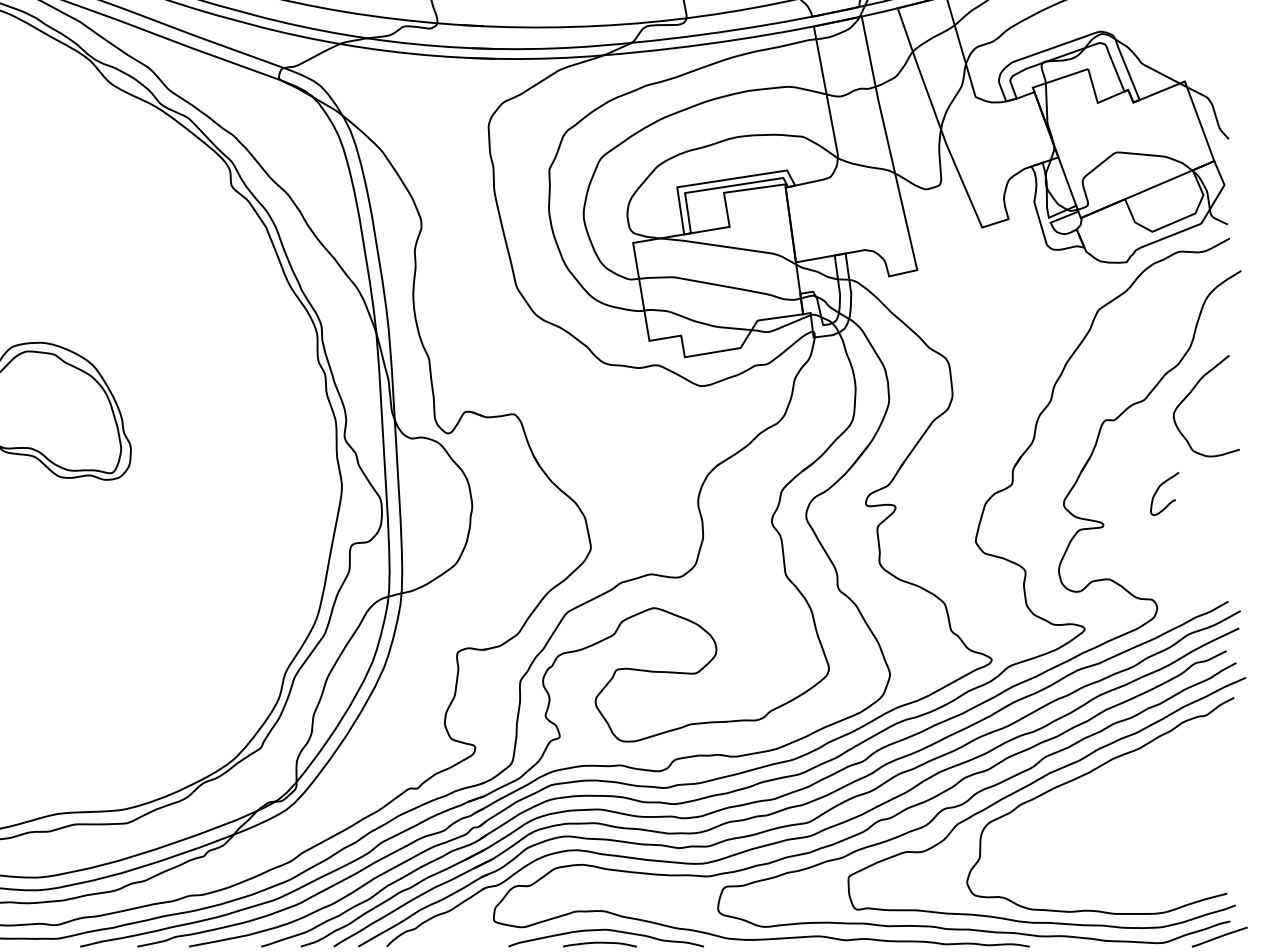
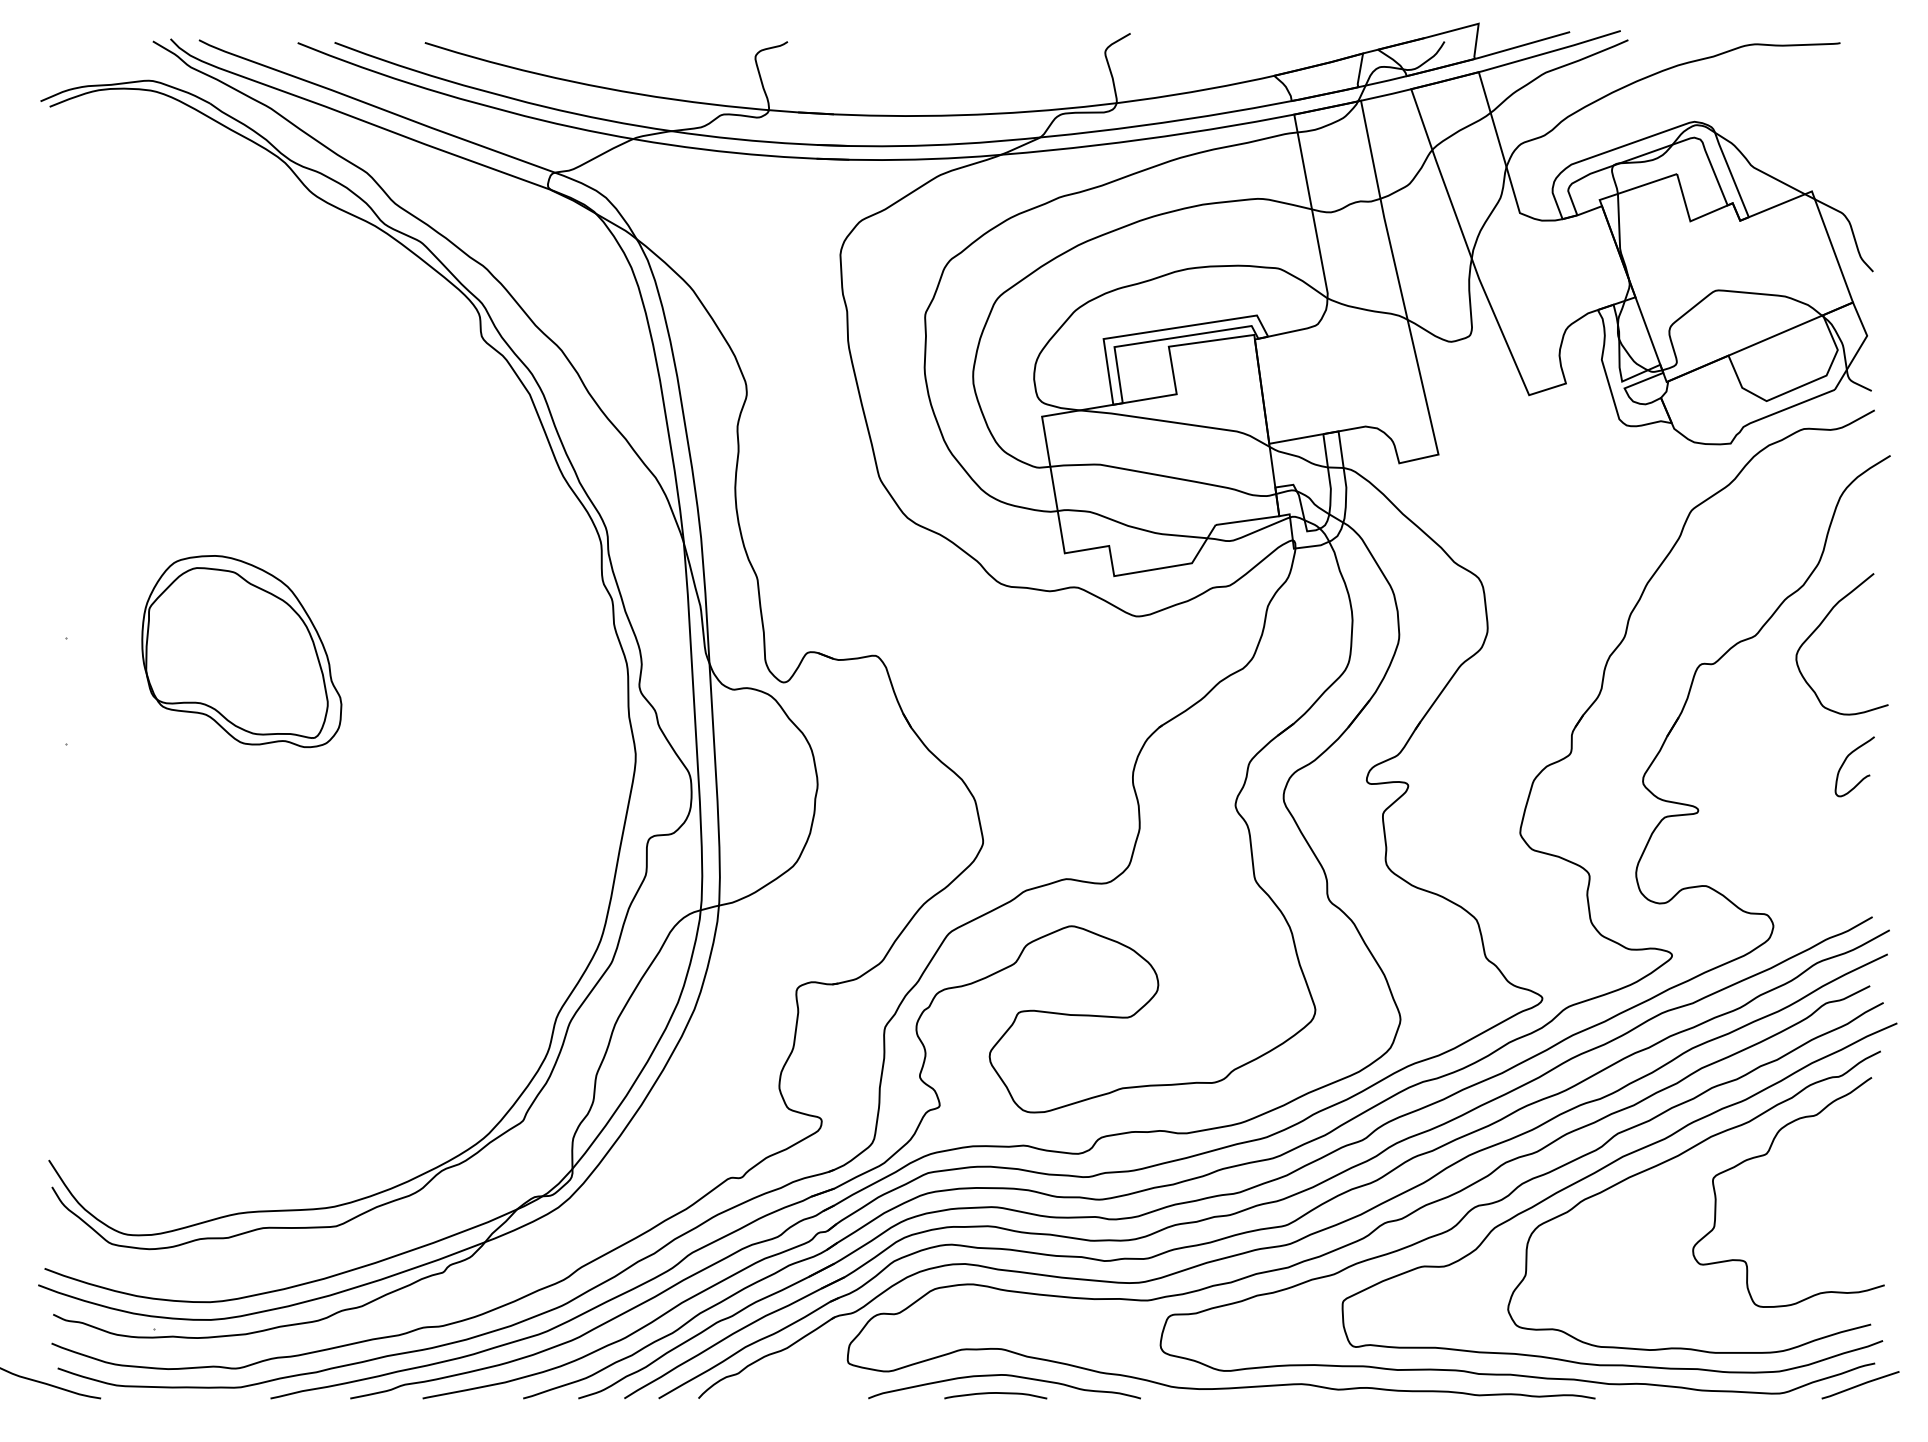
curve: (1158, 489) -> (1846, 760), moved
curve: (1153, 771) -> (1767, 1154), added

